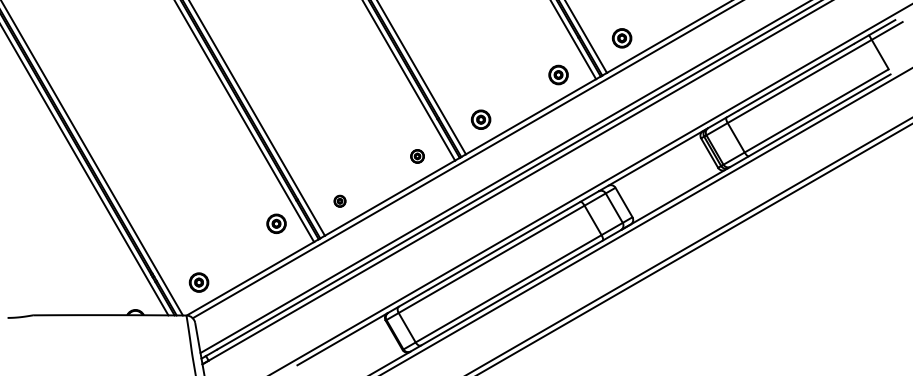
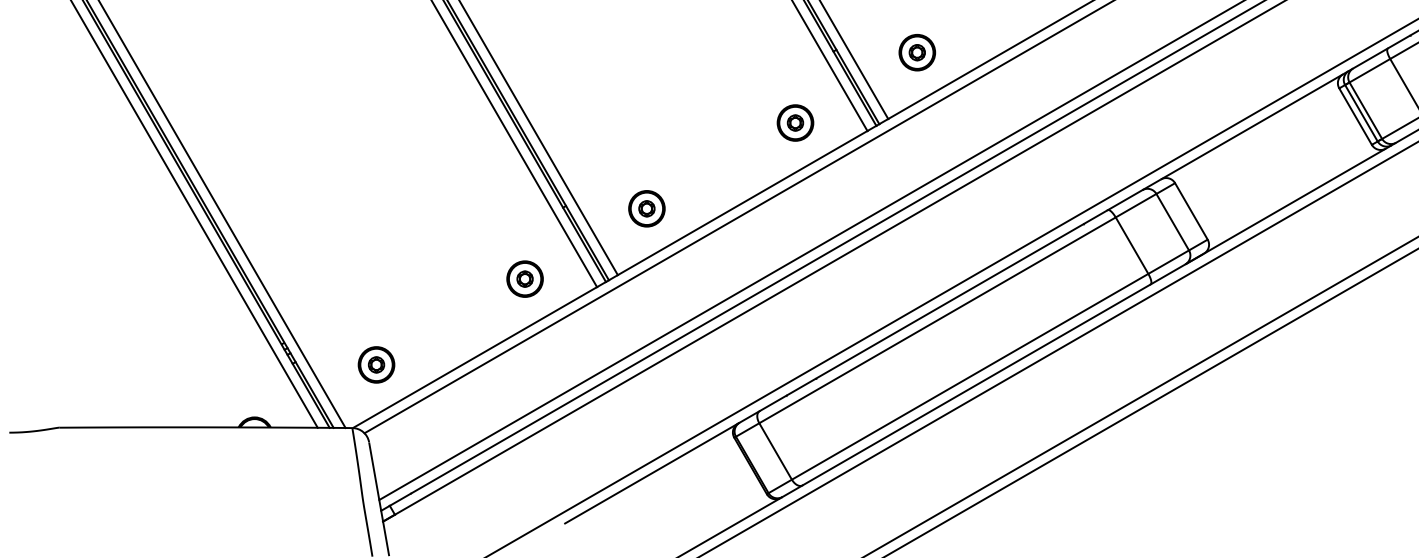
part: (417, 156) -> (795, 123), size x1.43
part: (339, 201) -> (645, 209), size x1.67
part: (276, 223) -> (524, 278), moved

